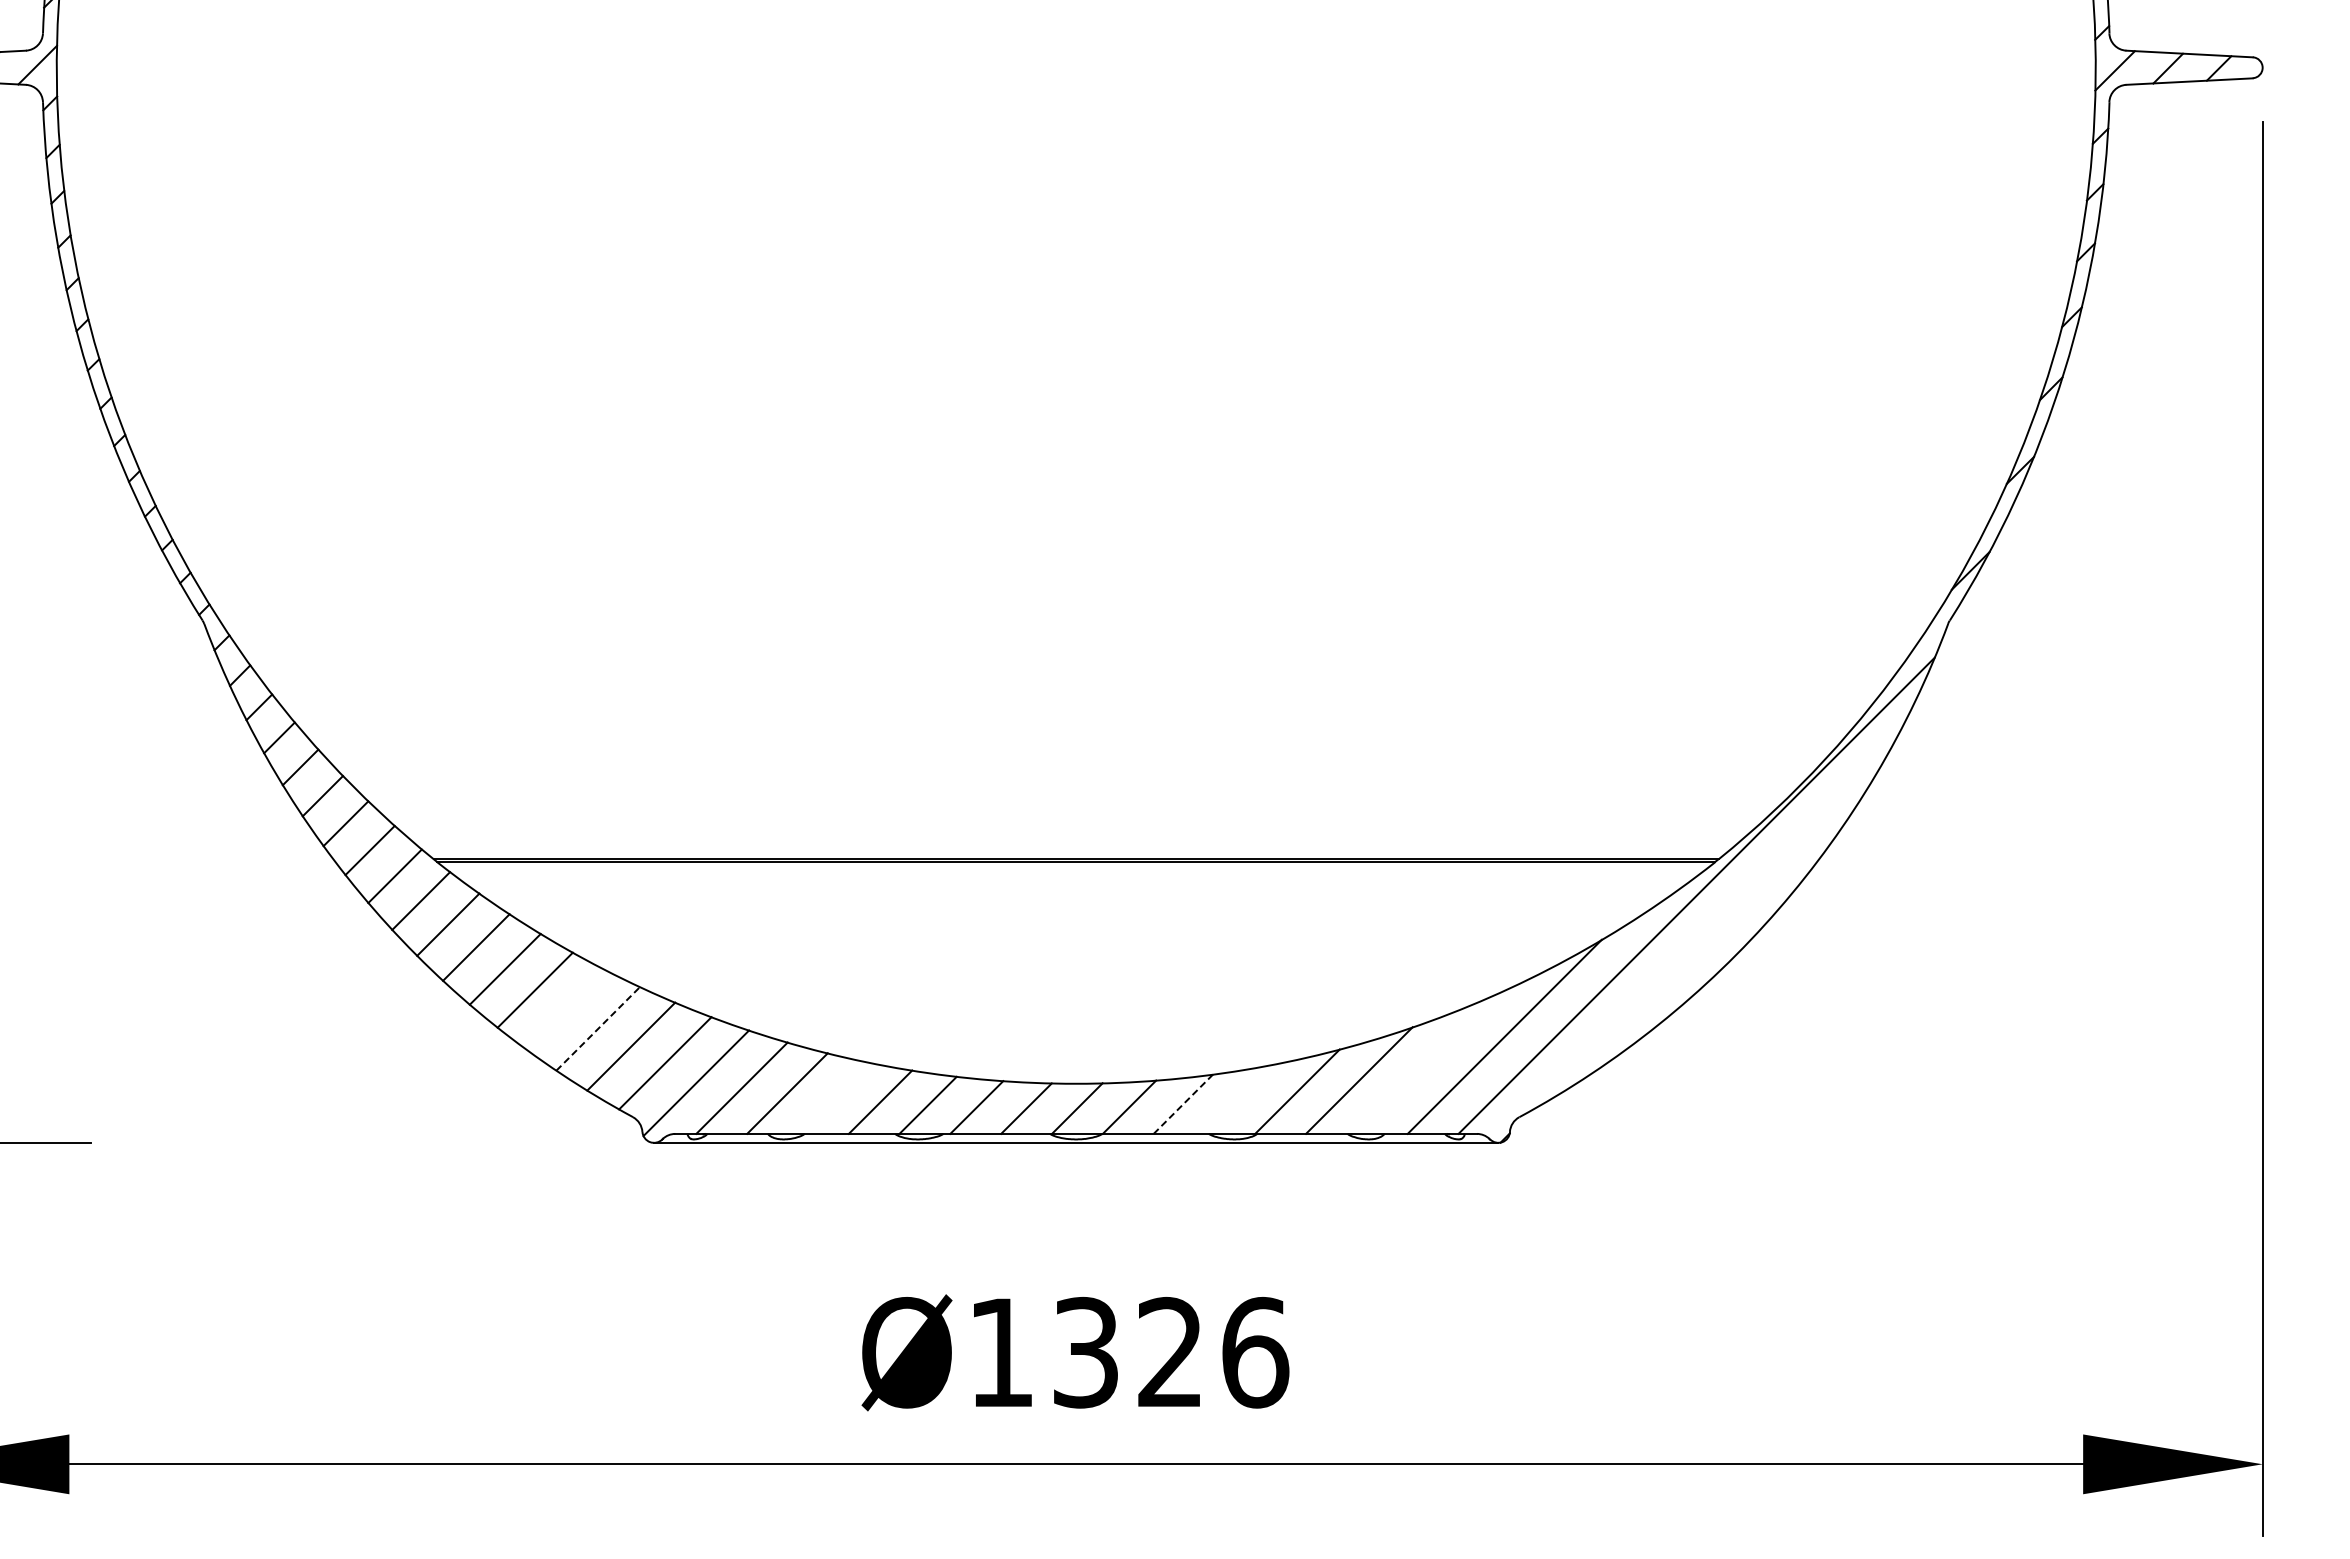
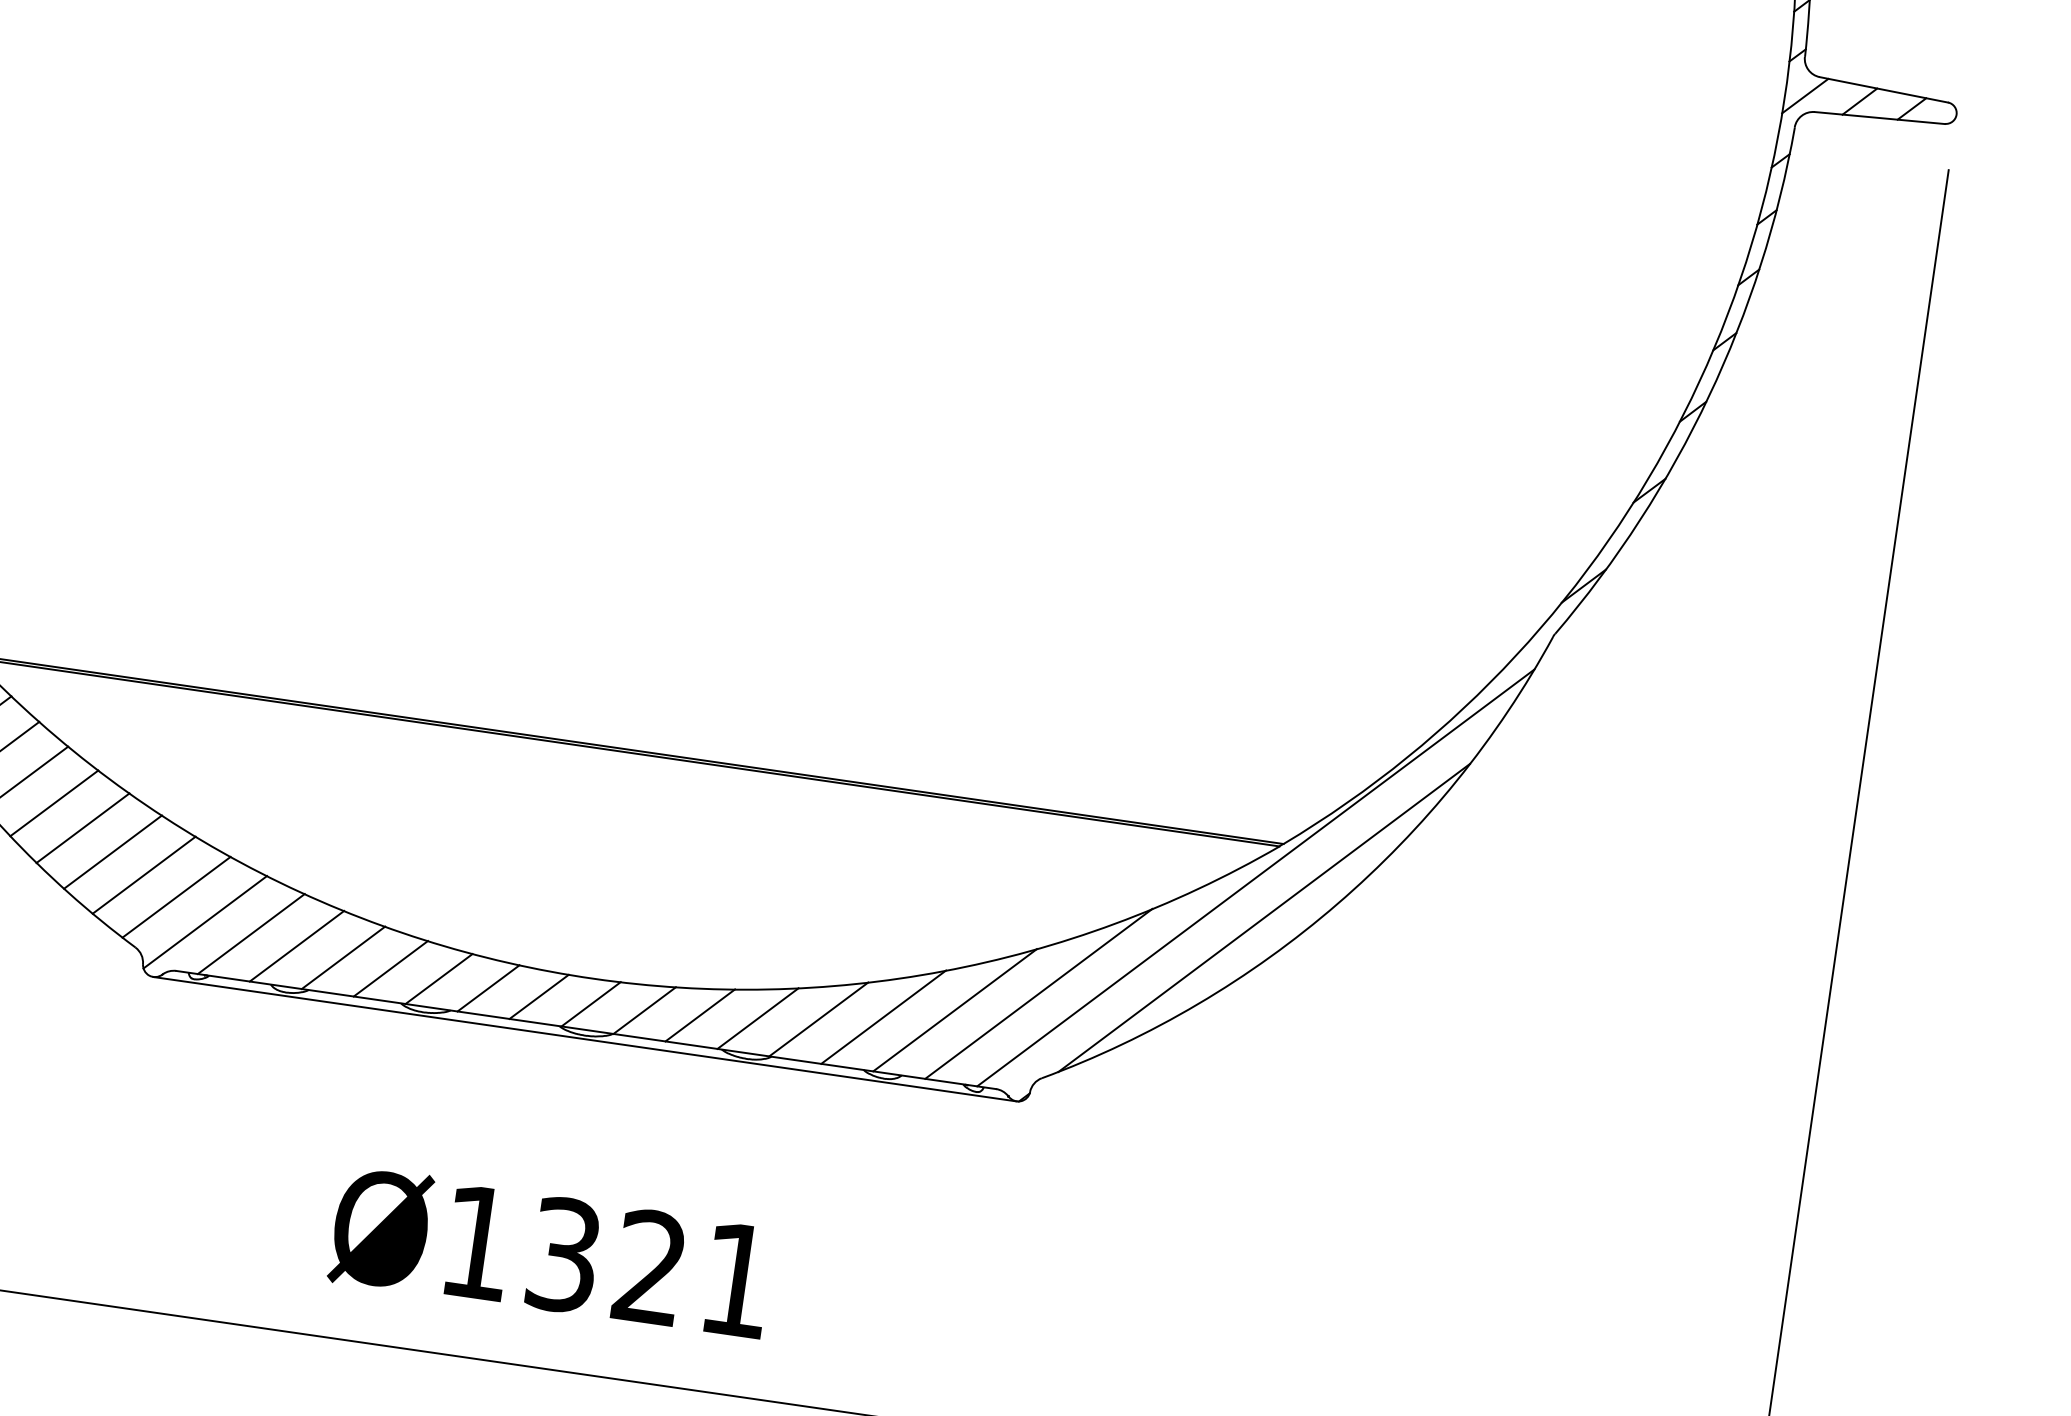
line: (1710, 932) -> (1264, 917), added
line: (565, 1009) -> (82, 827), added
line: (598, 1028) -> (113, 851), dashed -> solid
line: (1426, 1063) -> (954, 1009), added
line: (833, 1097) -> (343, 957), added
line: (1238, 1098) -> (757, 1017), added
line: (1183, 1103) -> (700, 1014), dashed -> solid
text: (1255, 1352) -> (737, 1279), Ø1326 -> Ø1321

